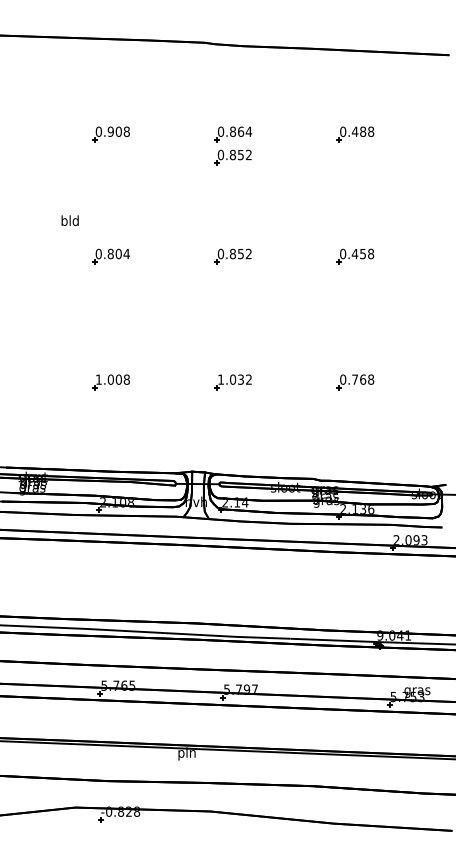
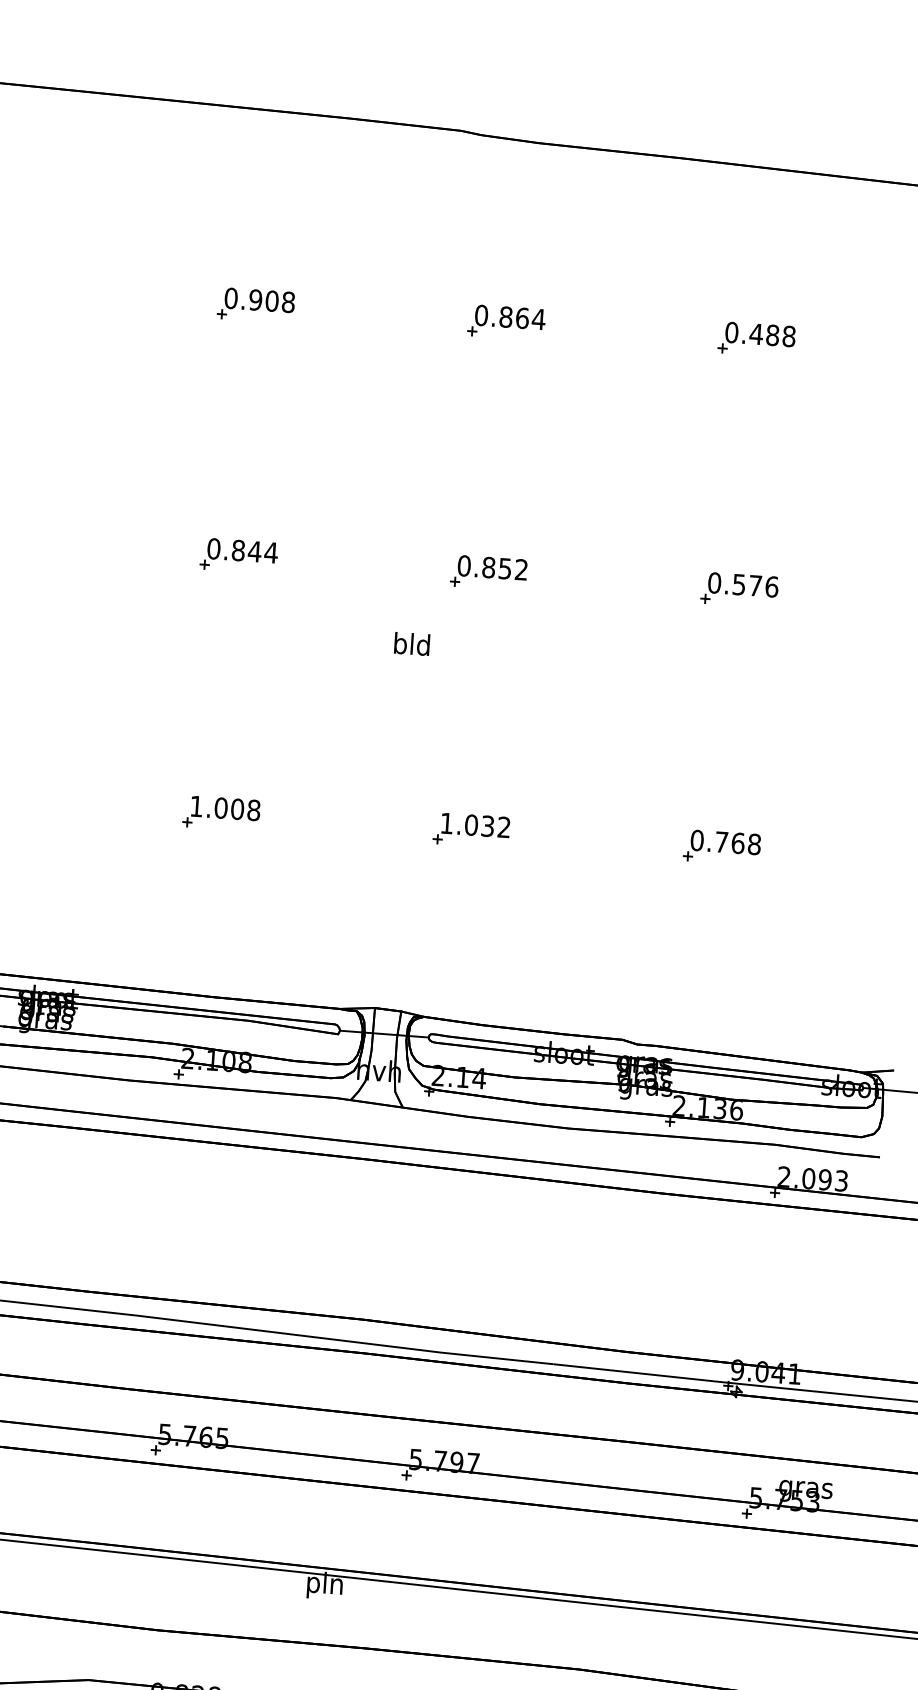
part: (232, 157) -> (501, 369), removed
text: (69, 220) -> (410, 643), moved
text: (118, 253) -> (254, 550), 0.804 -> 0.844
text: (362, 253) -> (754, 584), 0.458 -> 0.576

